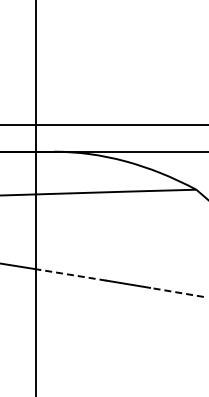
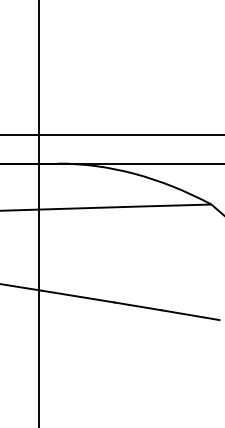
line: (73, 275) -> (79, 296), dashed -> solid
line: (176, 292) -> (190, 315), dashed -> solid

